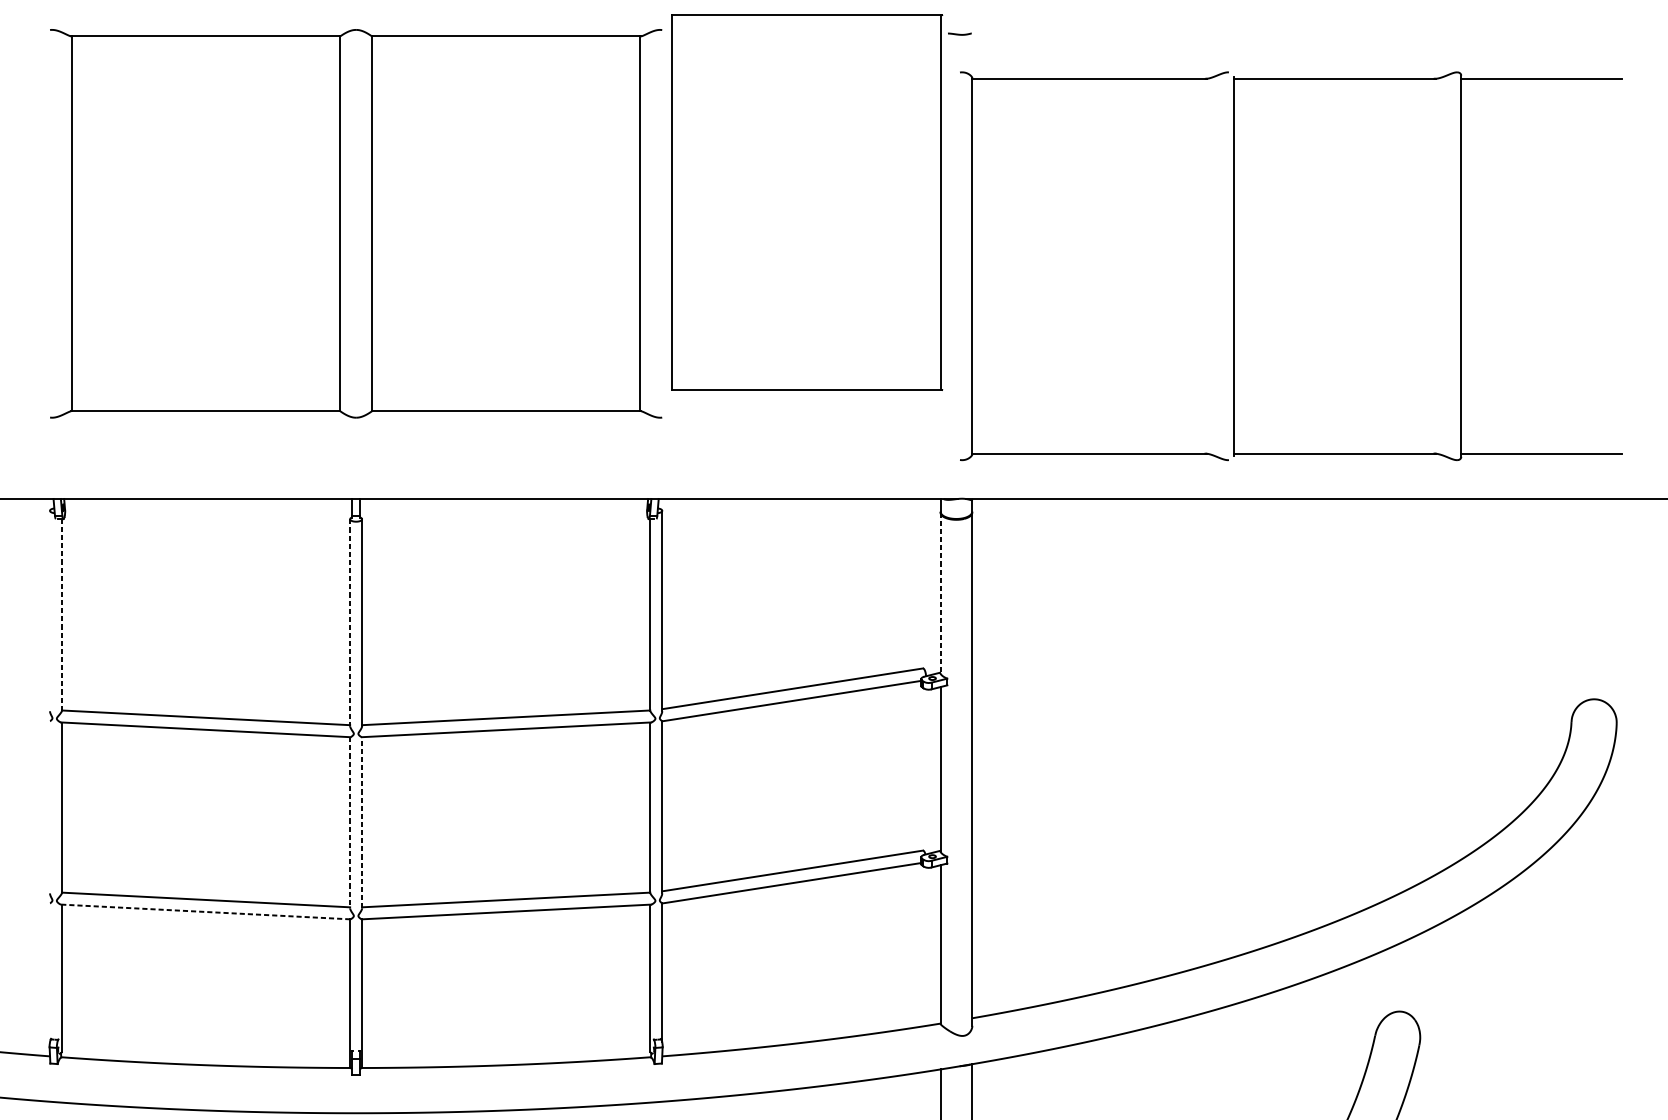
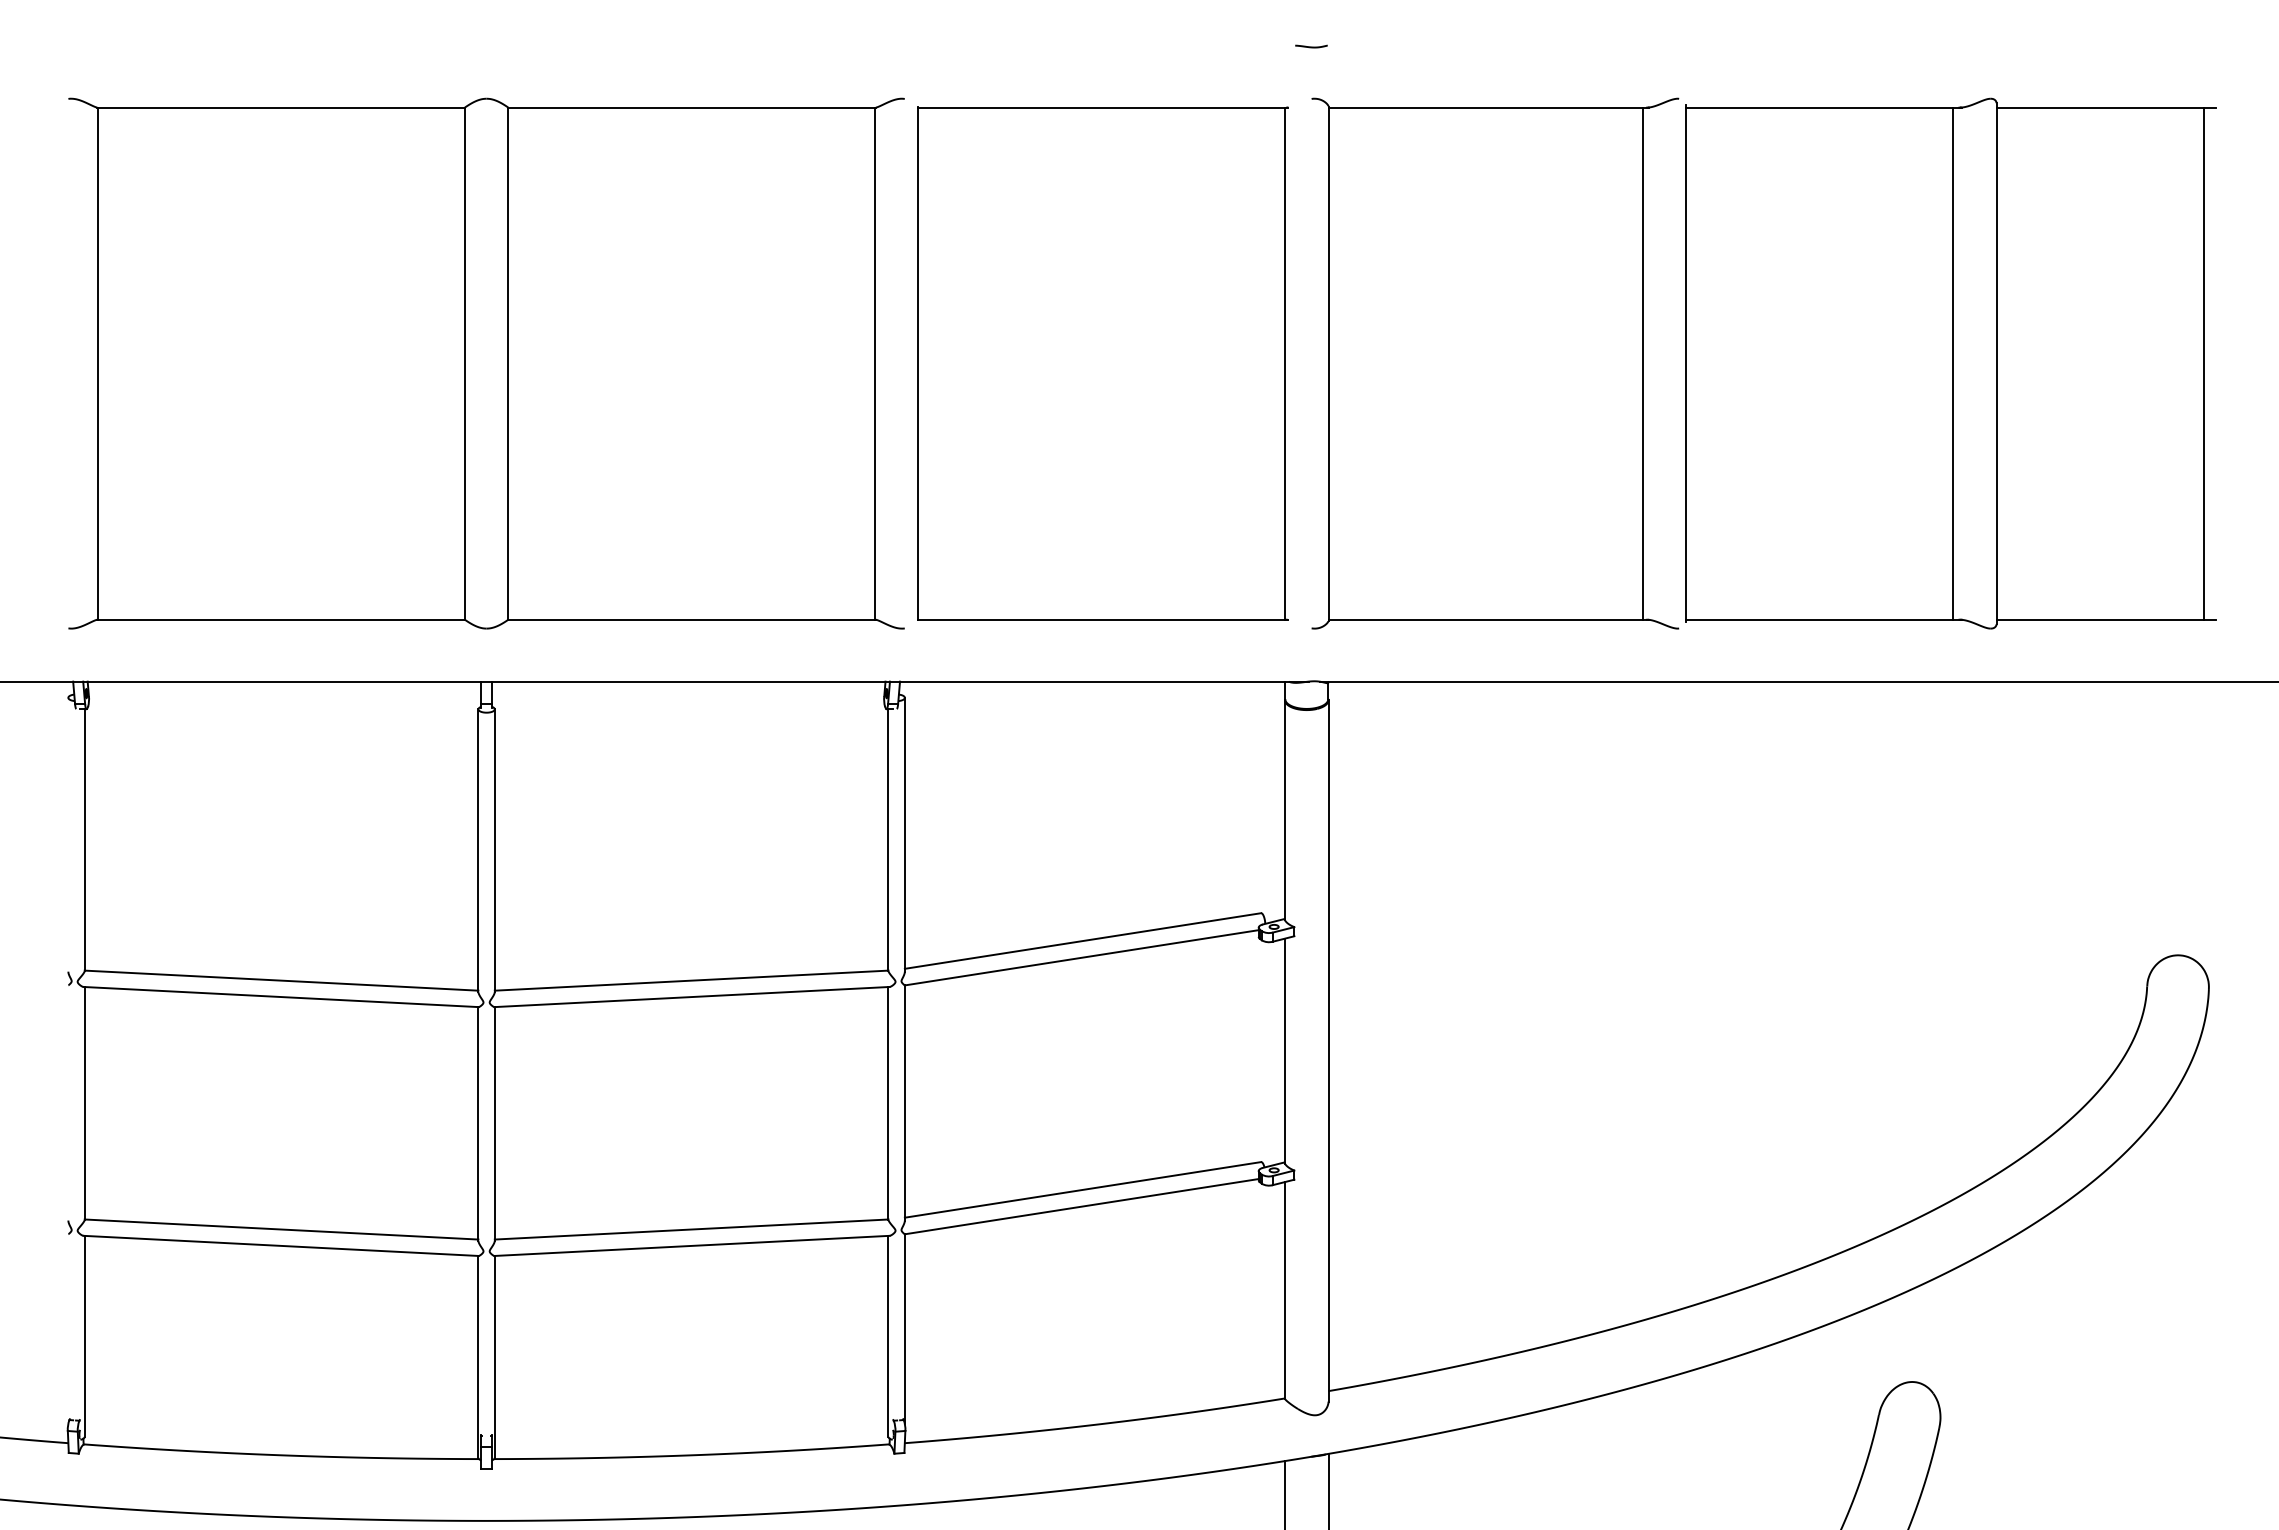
part: (806, 202) -> (1102, 363), moved
part: (356, 223) -> (486, 363), moved
line: (1202, 266) -> (1642, 363), added
line: (1429, 266) -> (1953, 363), added
line: (1612, 266) -> (2203, 363), added
line: (940, 593) -> (1285, 810), dashed -> solid
line: (61, 615) -> (84, 840), dashed -> solid
line: (350, 623) -> (478, 851), dashed -> solid
line: (361, 822) -> (494, 1123), dashed -> solid
line: (350, 823) -> (478, 1124), dashed -> solid
line: (206, 911) -> (281, 1245), dashed -> solid

